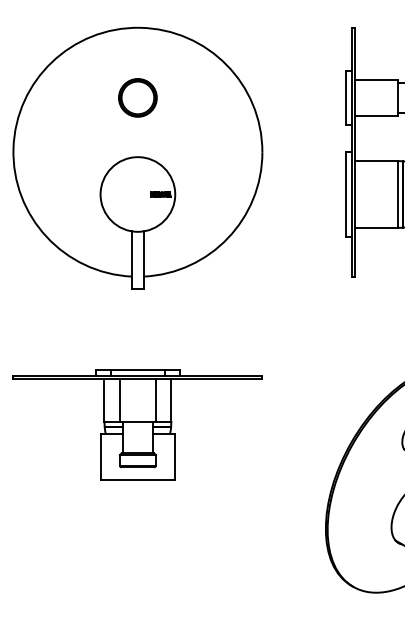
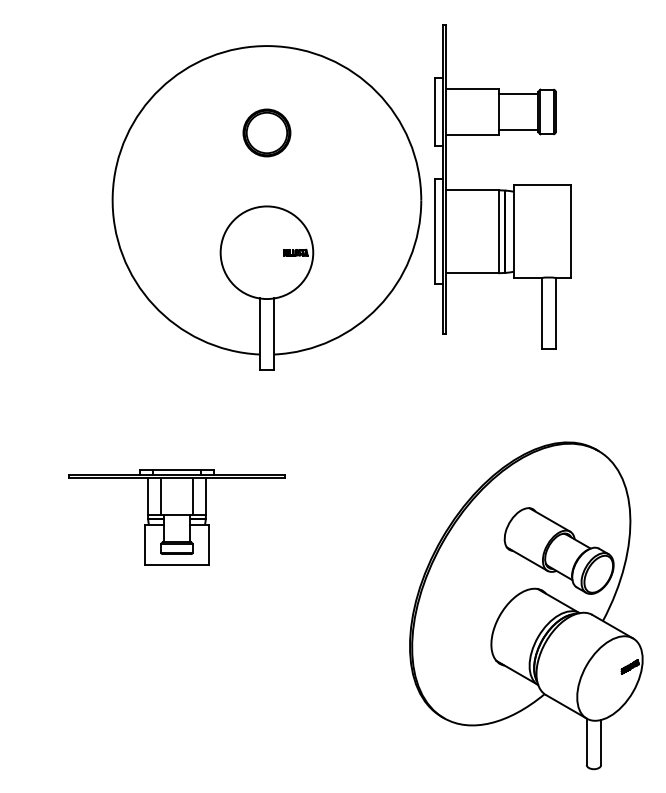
part: (137, 158) -> (266, 207), moved
part: (137, 424) -> (176, 517), size x0.7

